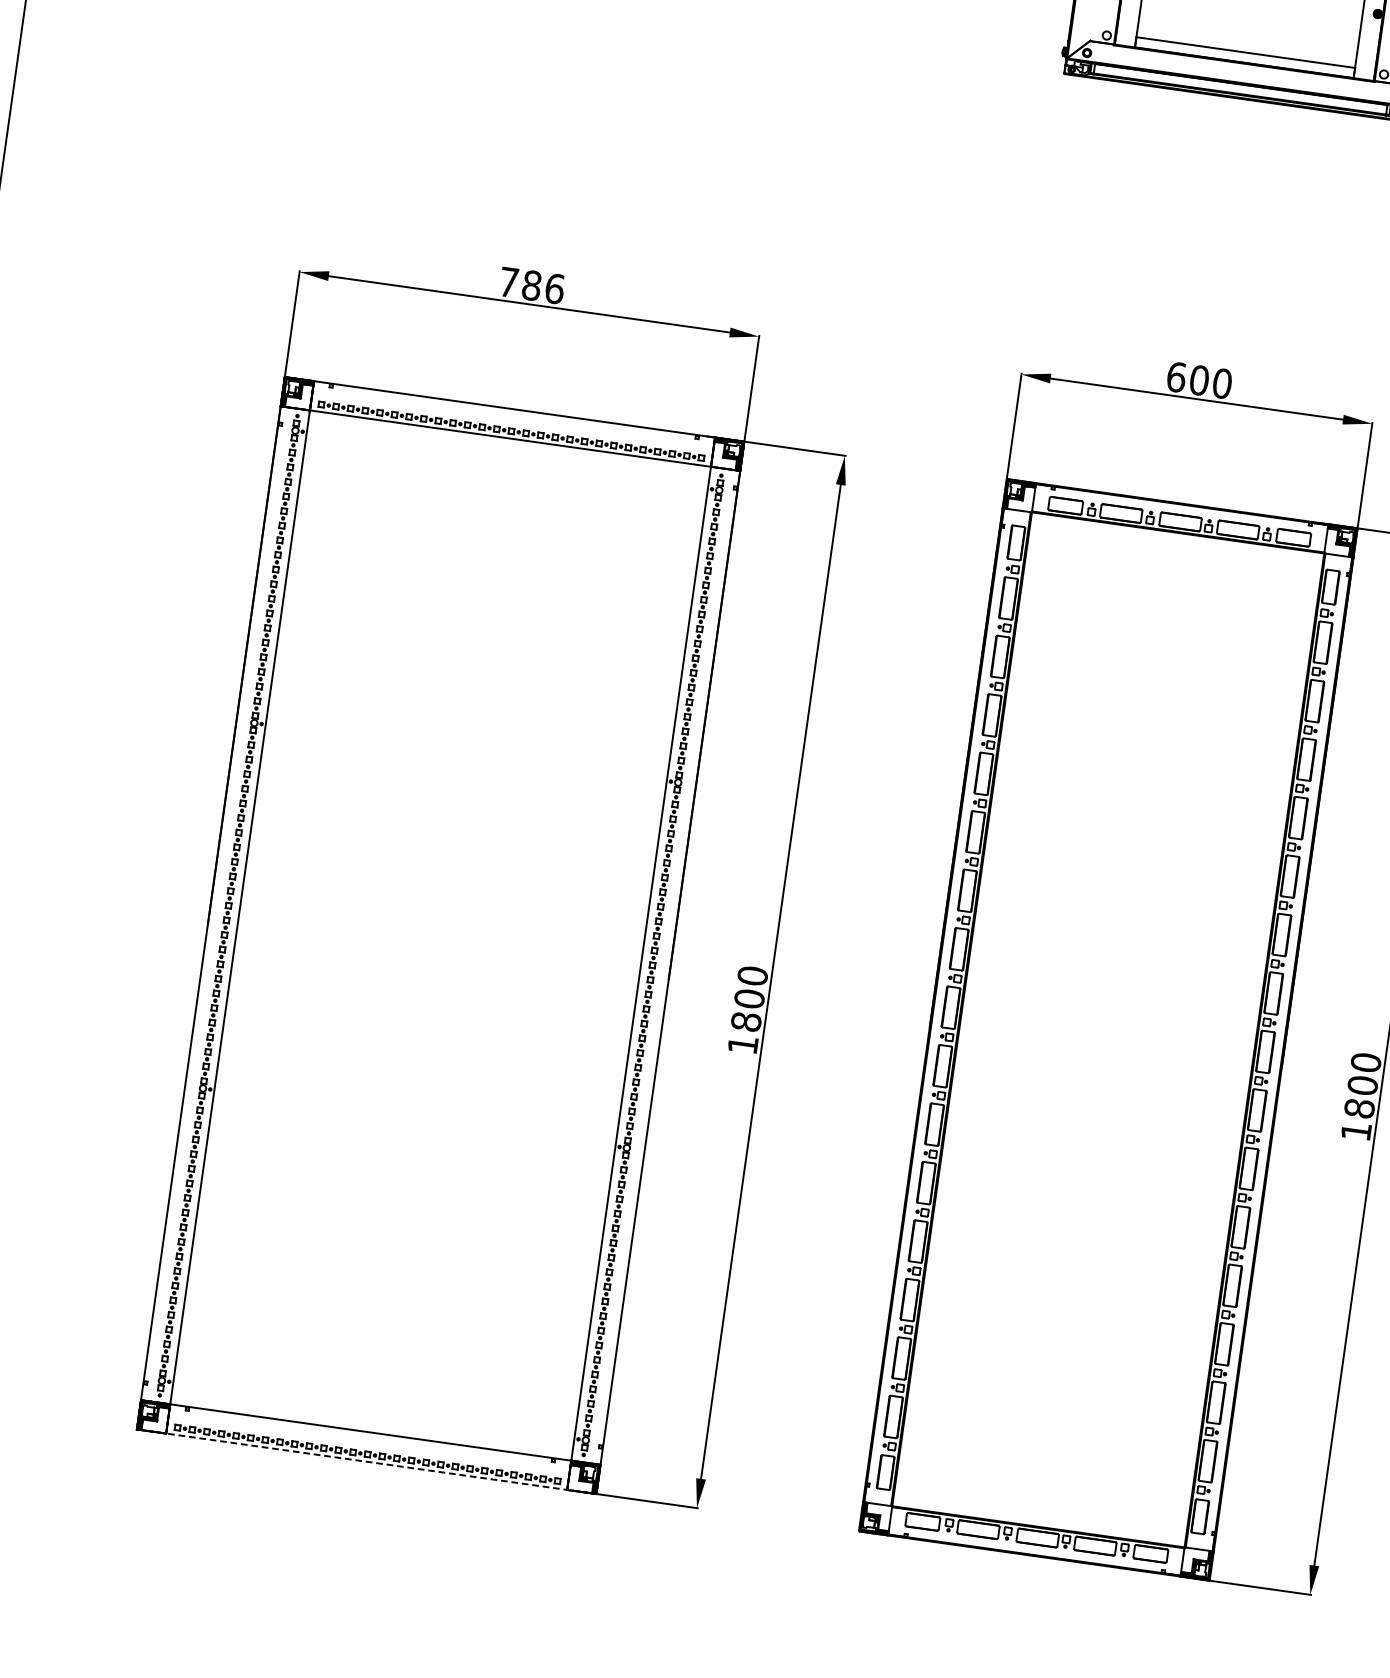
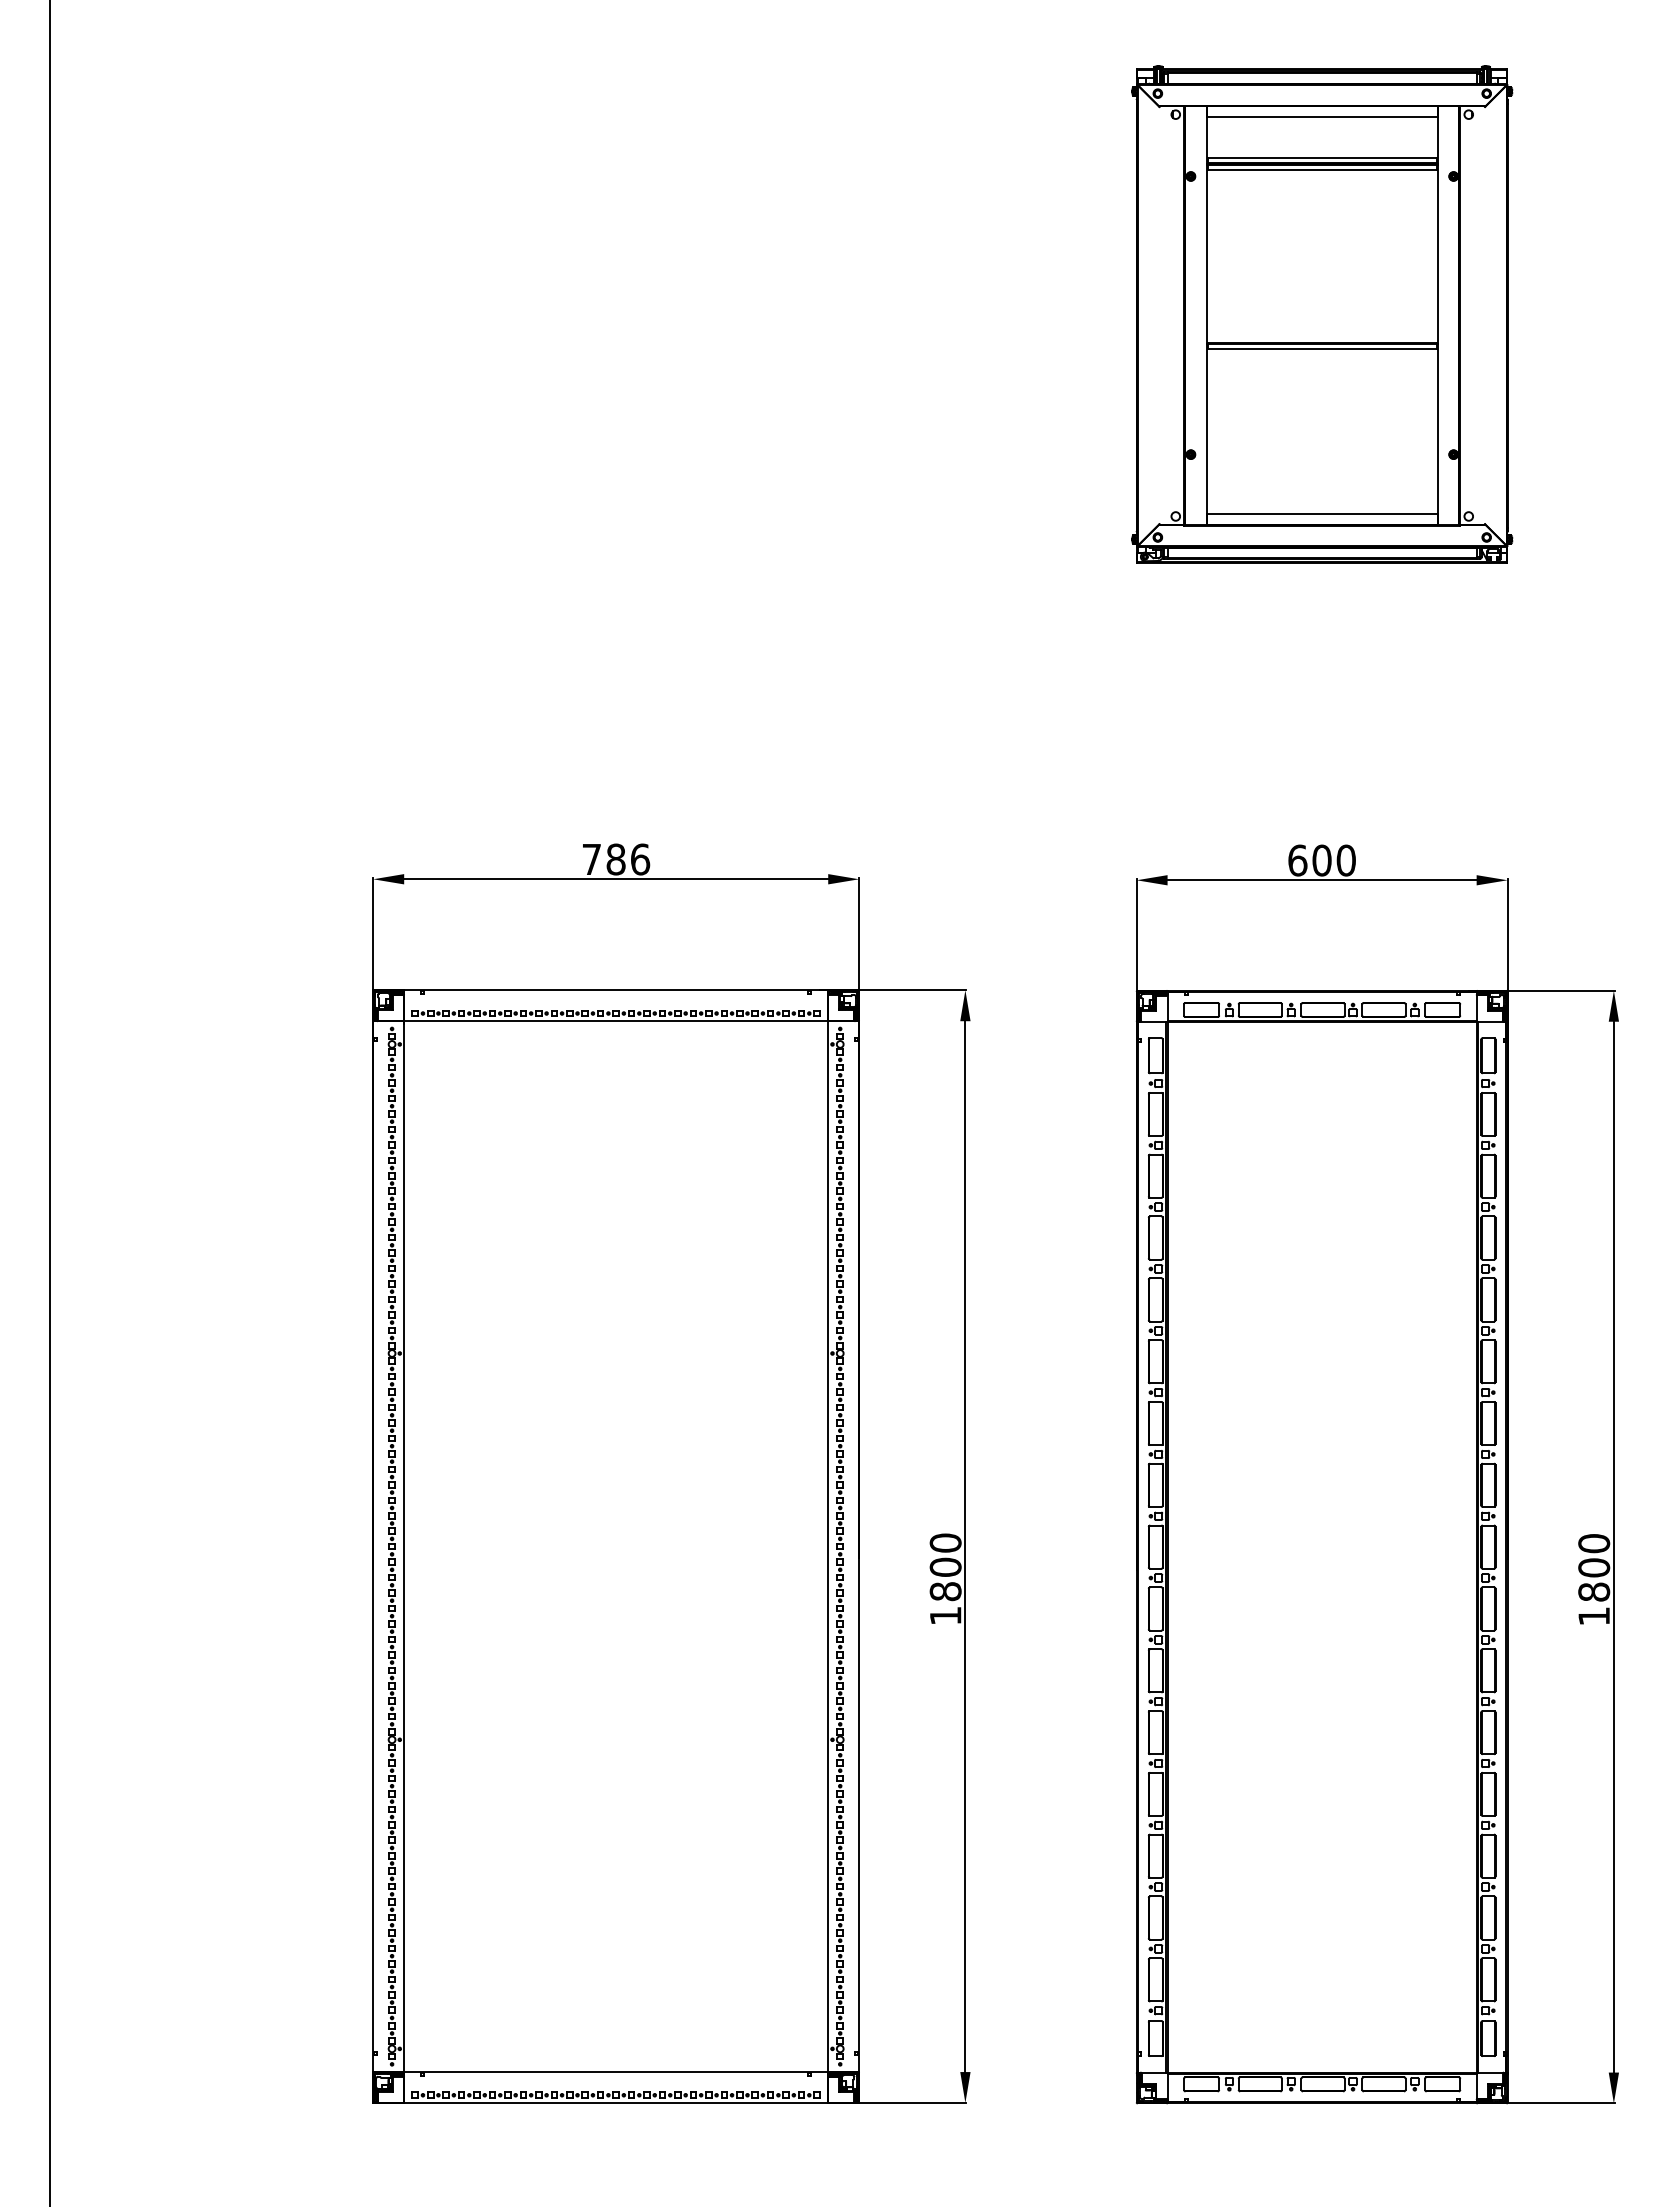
line: (352, 1459) -> (601, 2102), dashed -> solid

